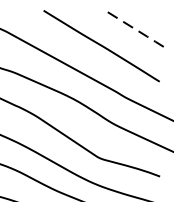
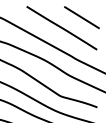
line: (135, 30) -> (82, 18), dashed -> solid

